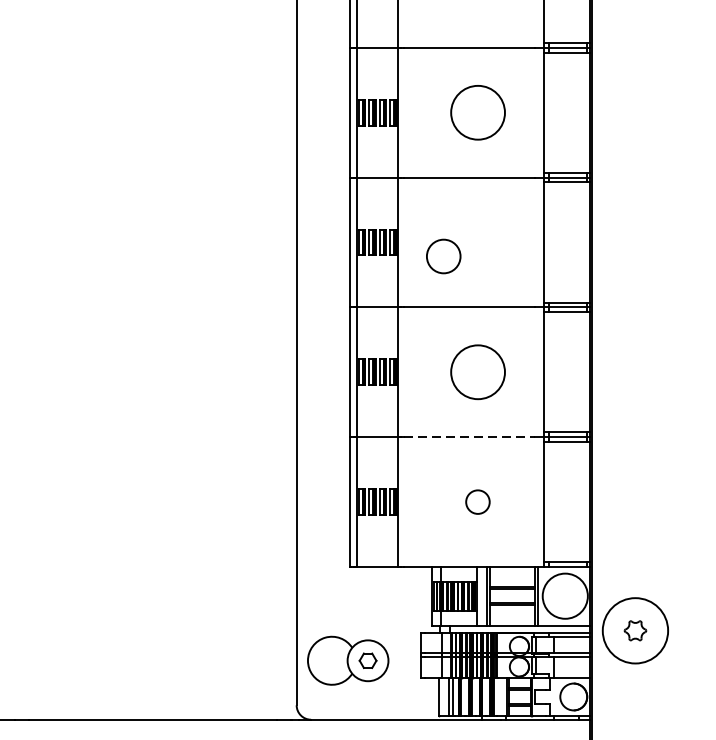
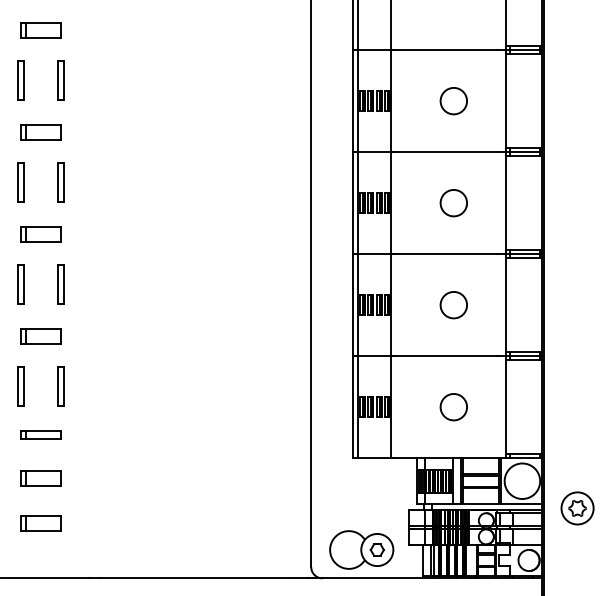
circle: (477, 111) -> (453, 100), size x0.62
circle: (443, 256) -> (453, 203), moved
circle: (477, 371) -> (453, 304), size x0.62
line: (470, 437) -> (447, 356), dashed -> solid
circle: (477, 502) -> (453, 407), size x1.43
circle: (635, 630) -> (577, 508), size x0.62
part: (347, 660) -> (361, 549), moved

